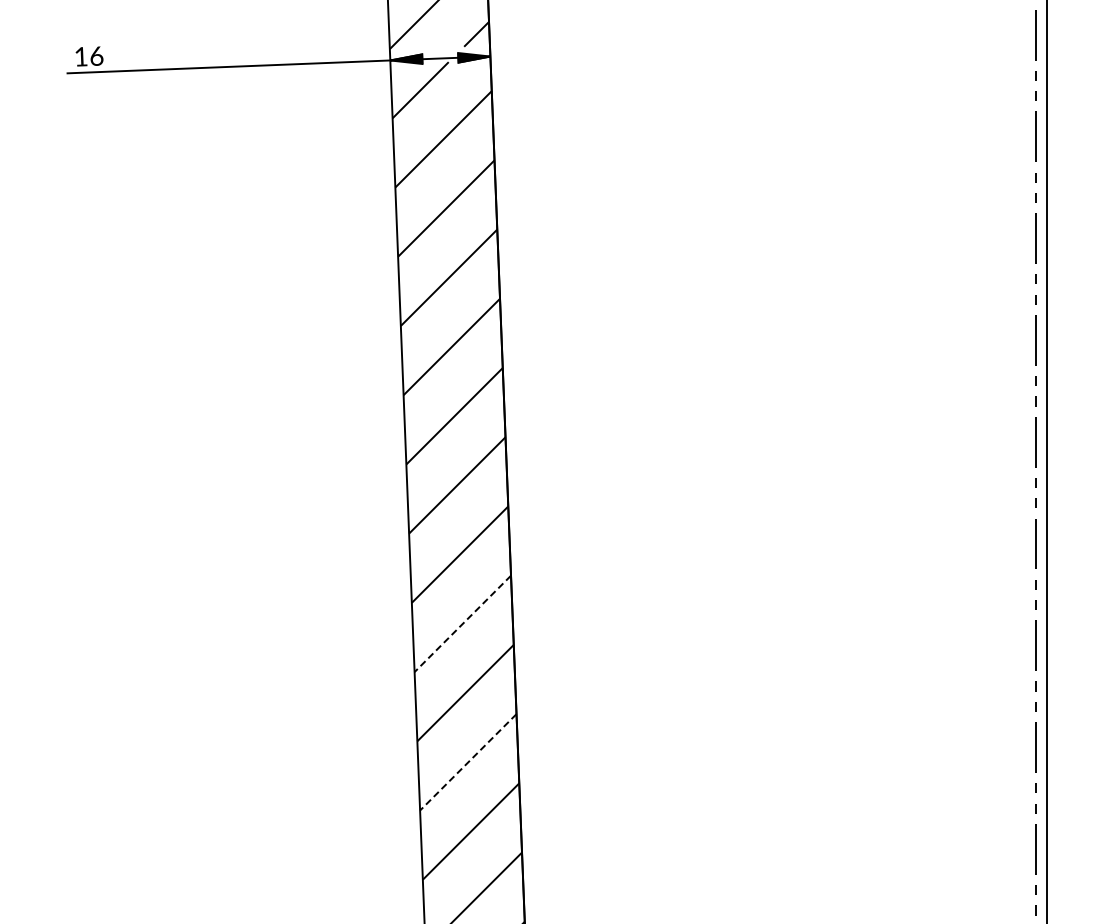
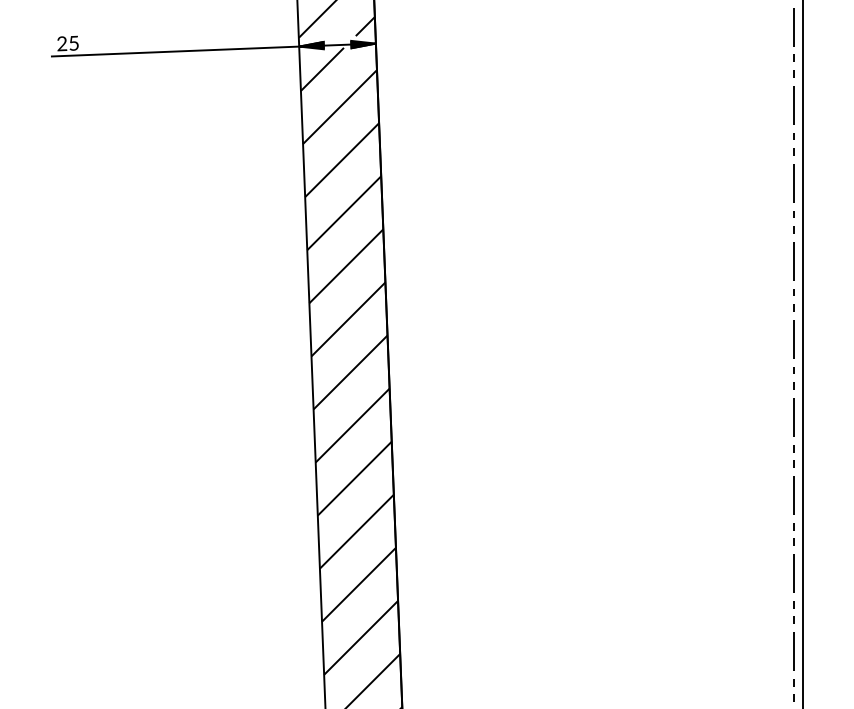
text: (89, 56) -> (68, 43), 16 -> 25
line: (462, 624) -> (354, 479), dashed -> solid
line: (467, 762) -> (358, 584), dashed -> solid

